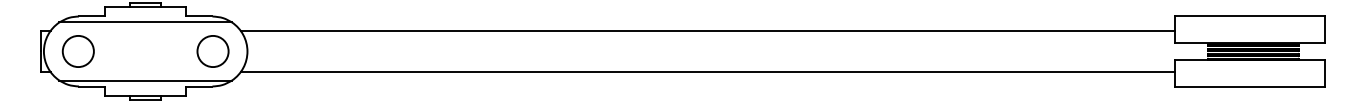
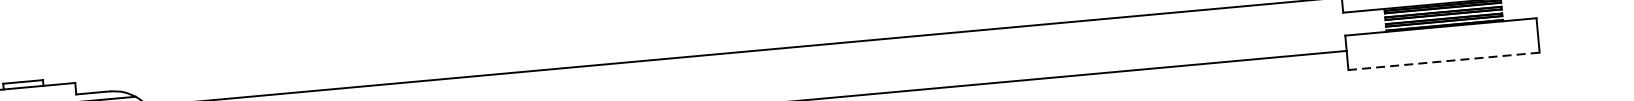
line: (1250, 87) -> (1444, 61), solid -> dashed

